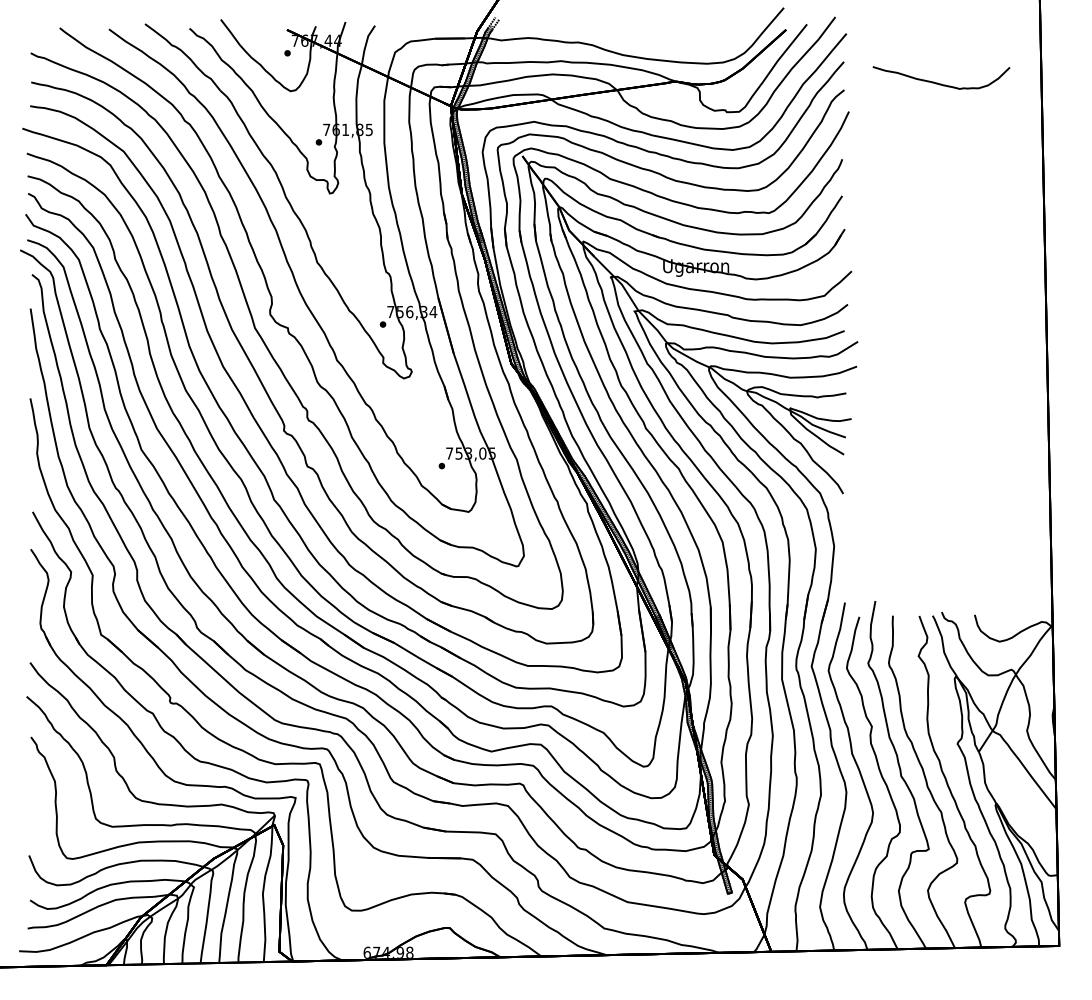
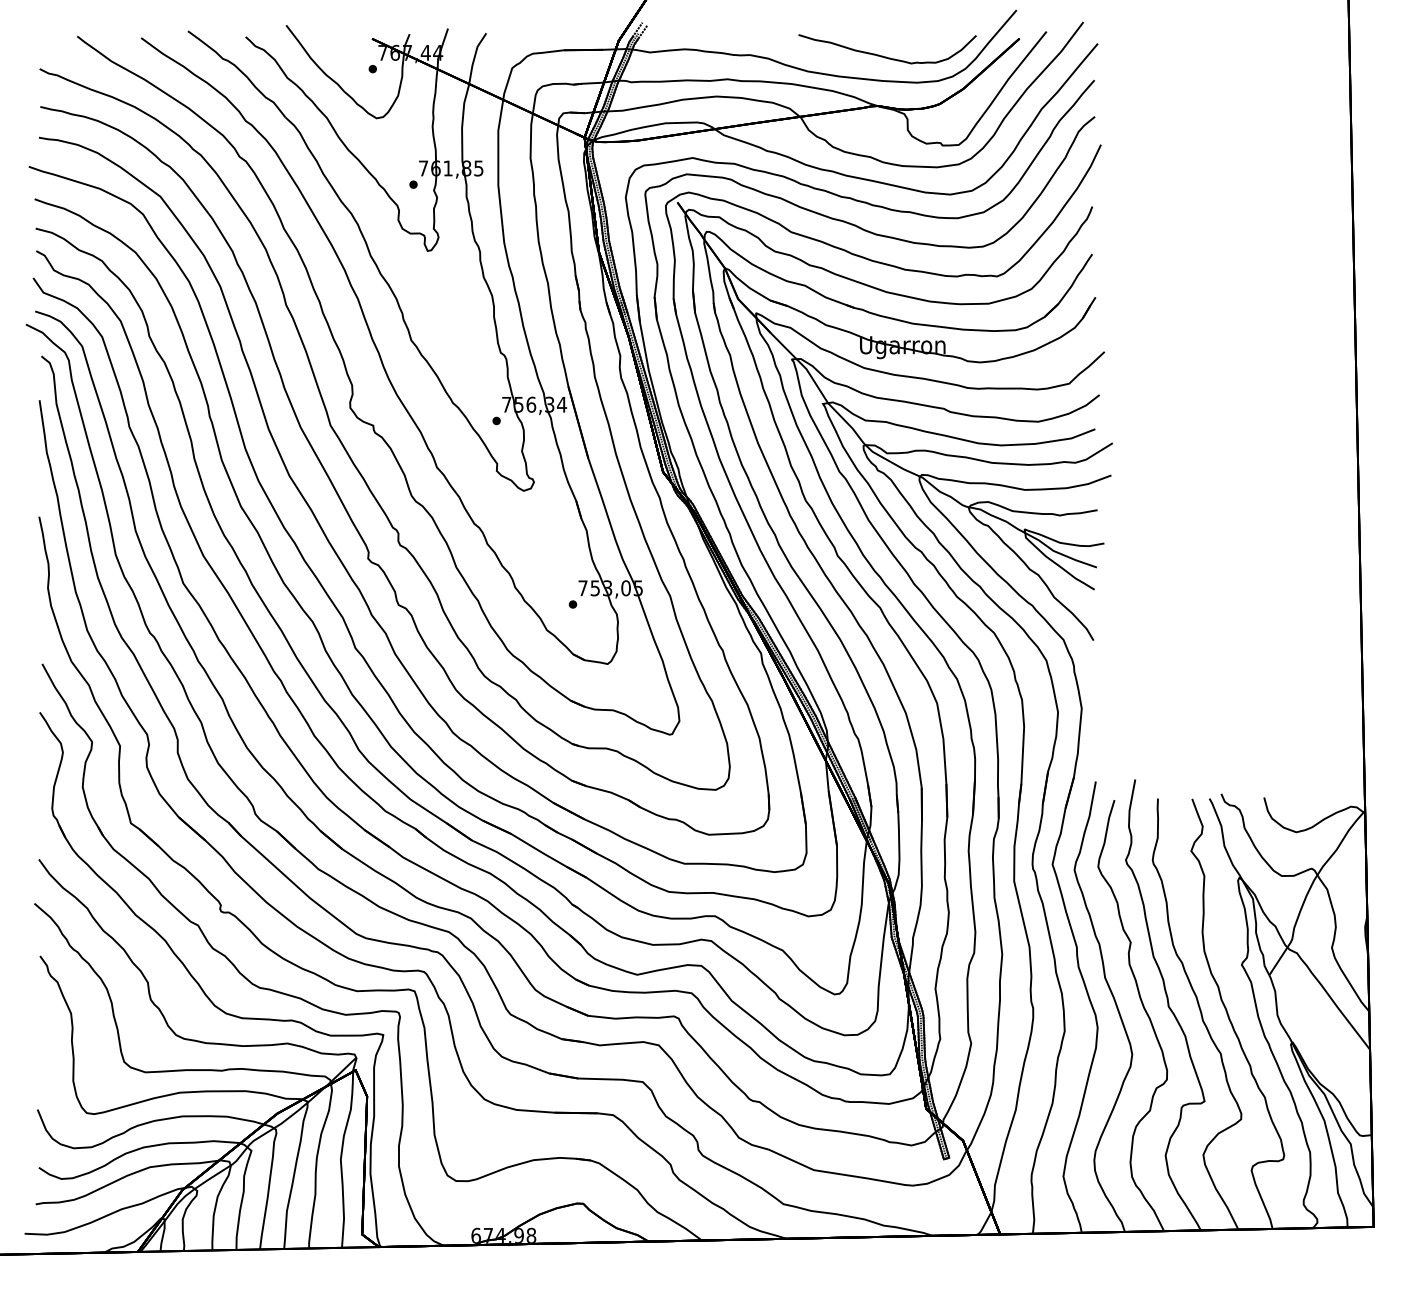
curve: (941, 83) -> (887, 56), moved

